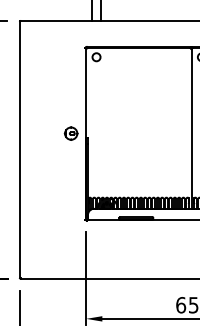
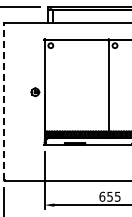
line: (20, 148) -> (4, 101), solid -> dashed

